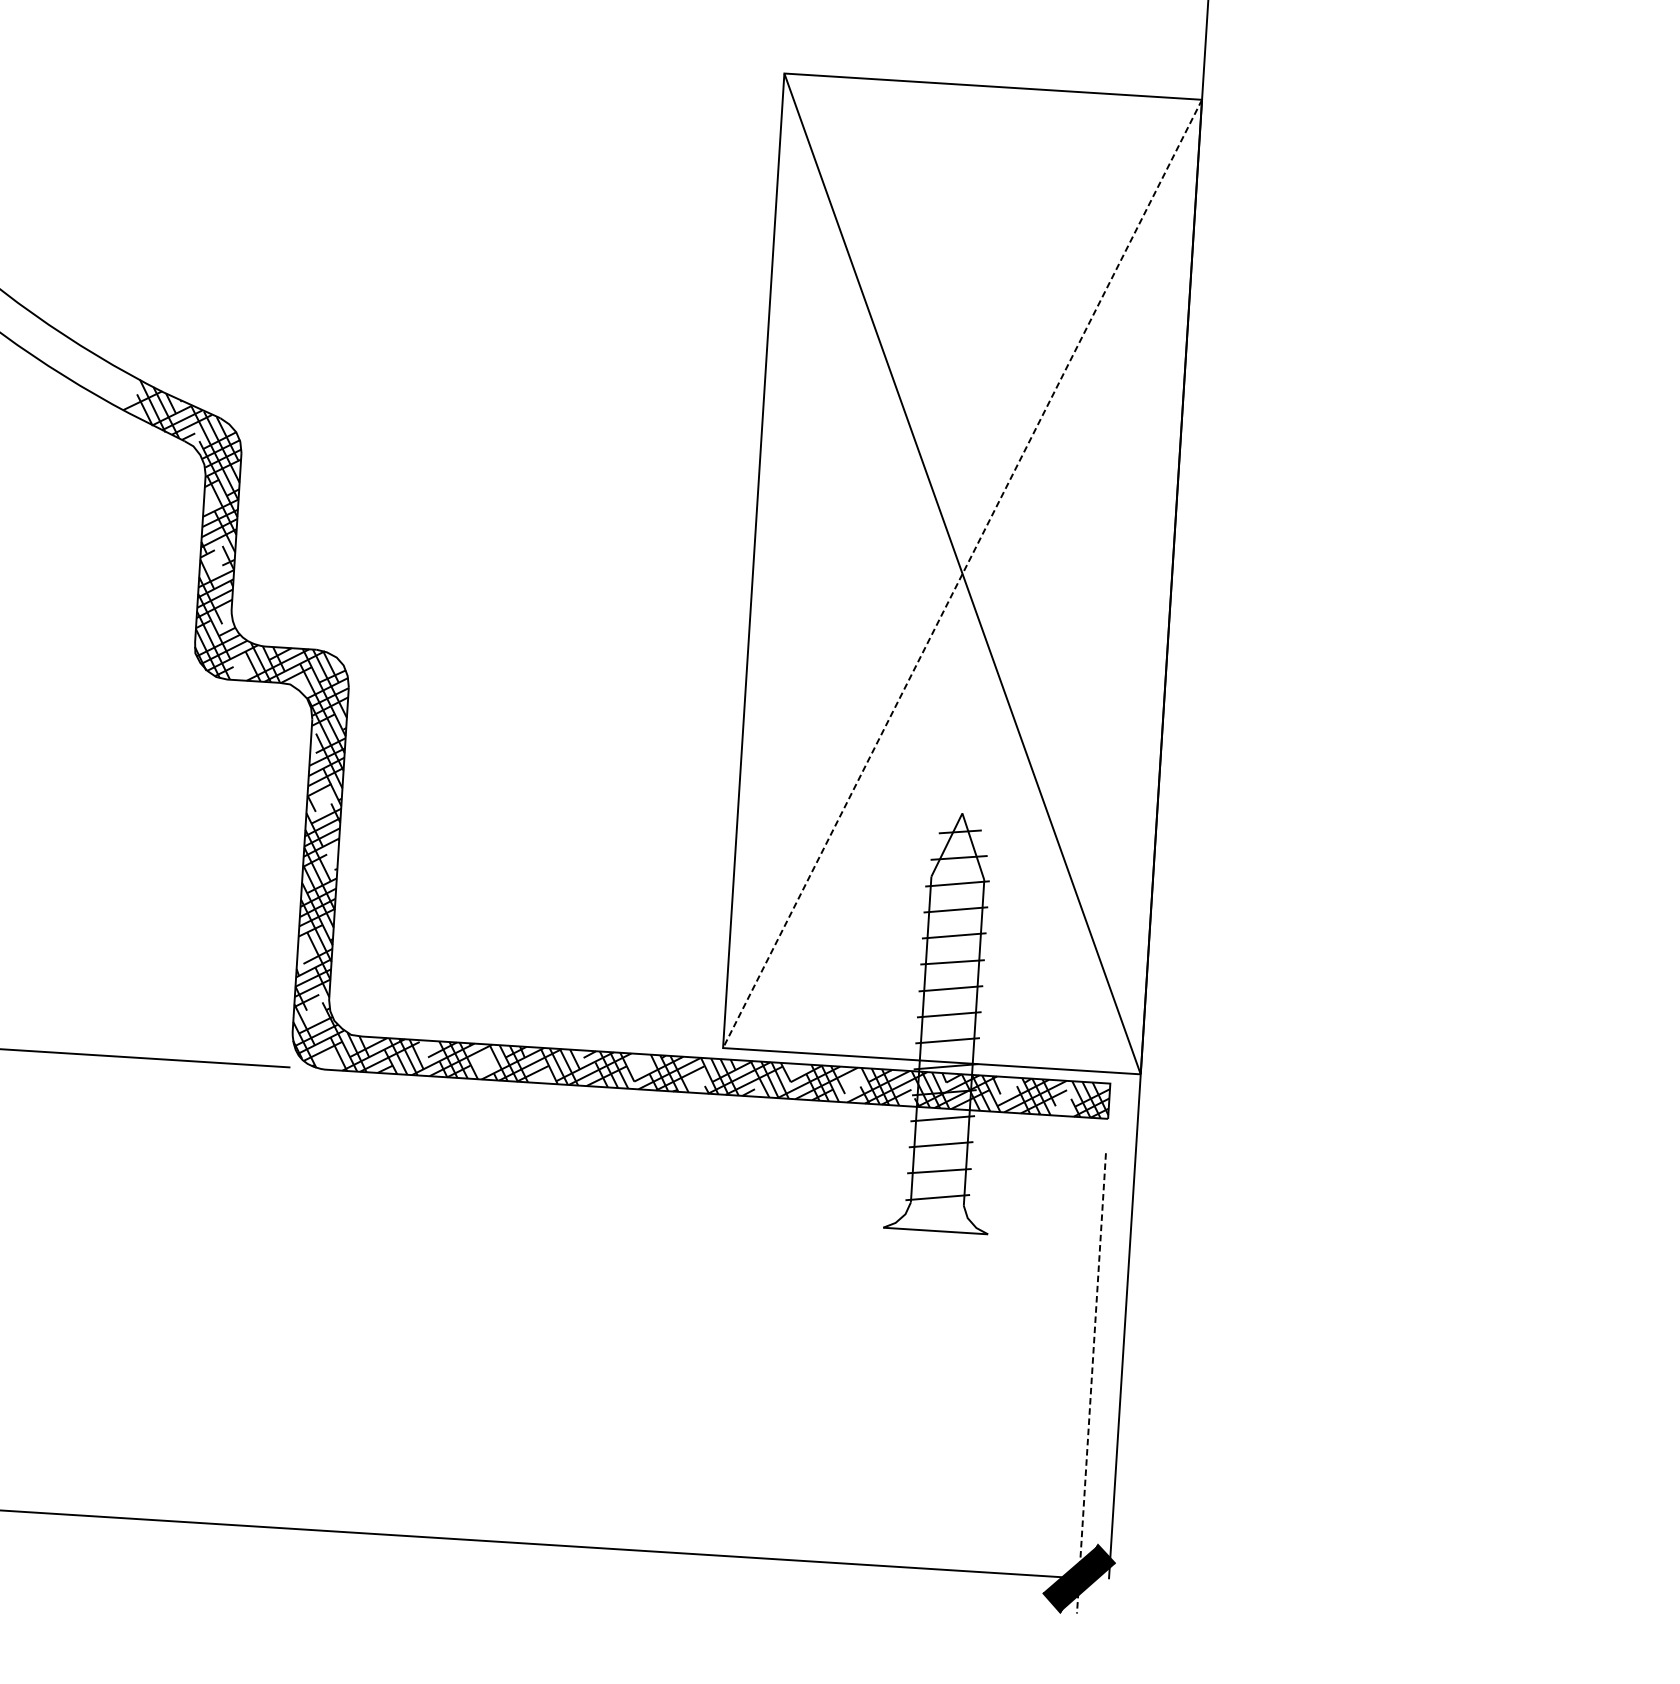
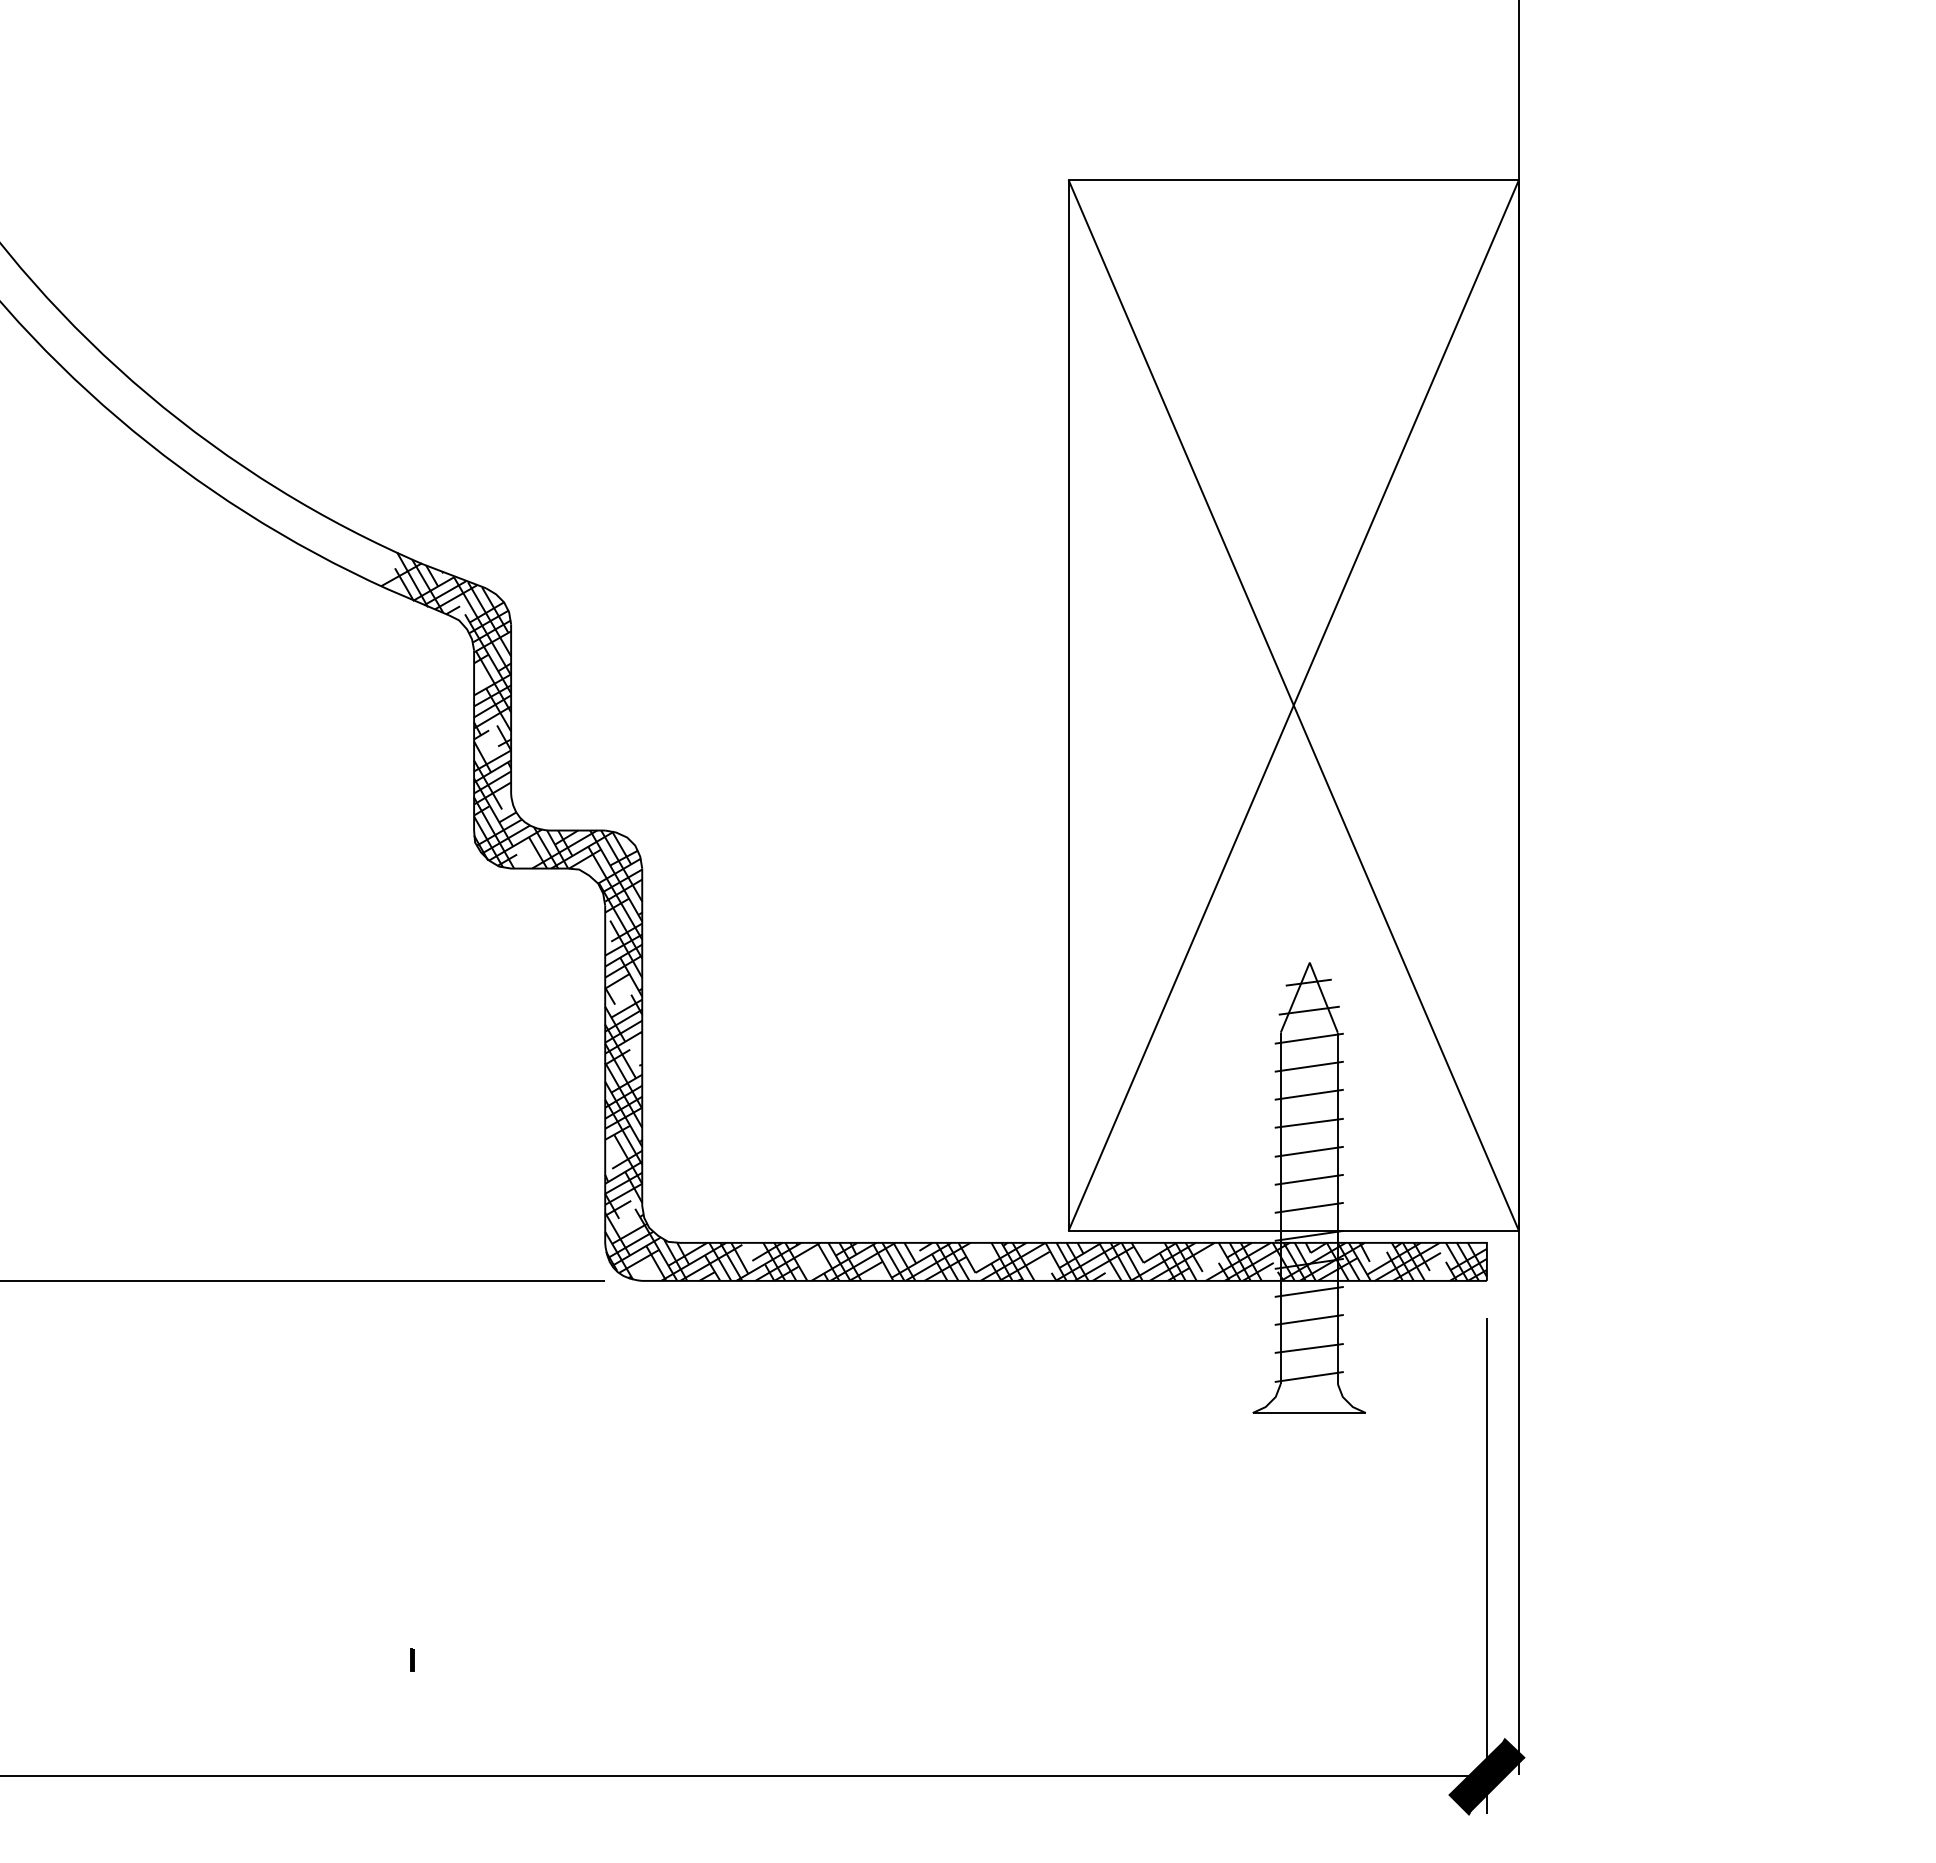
line: (962, 573) -> (1293, 705), dashed -> solid
line: (1091, 1383) -> (1486, 1566), dashed -> solid
line: (89, 1407) -> (412, 1659), added

